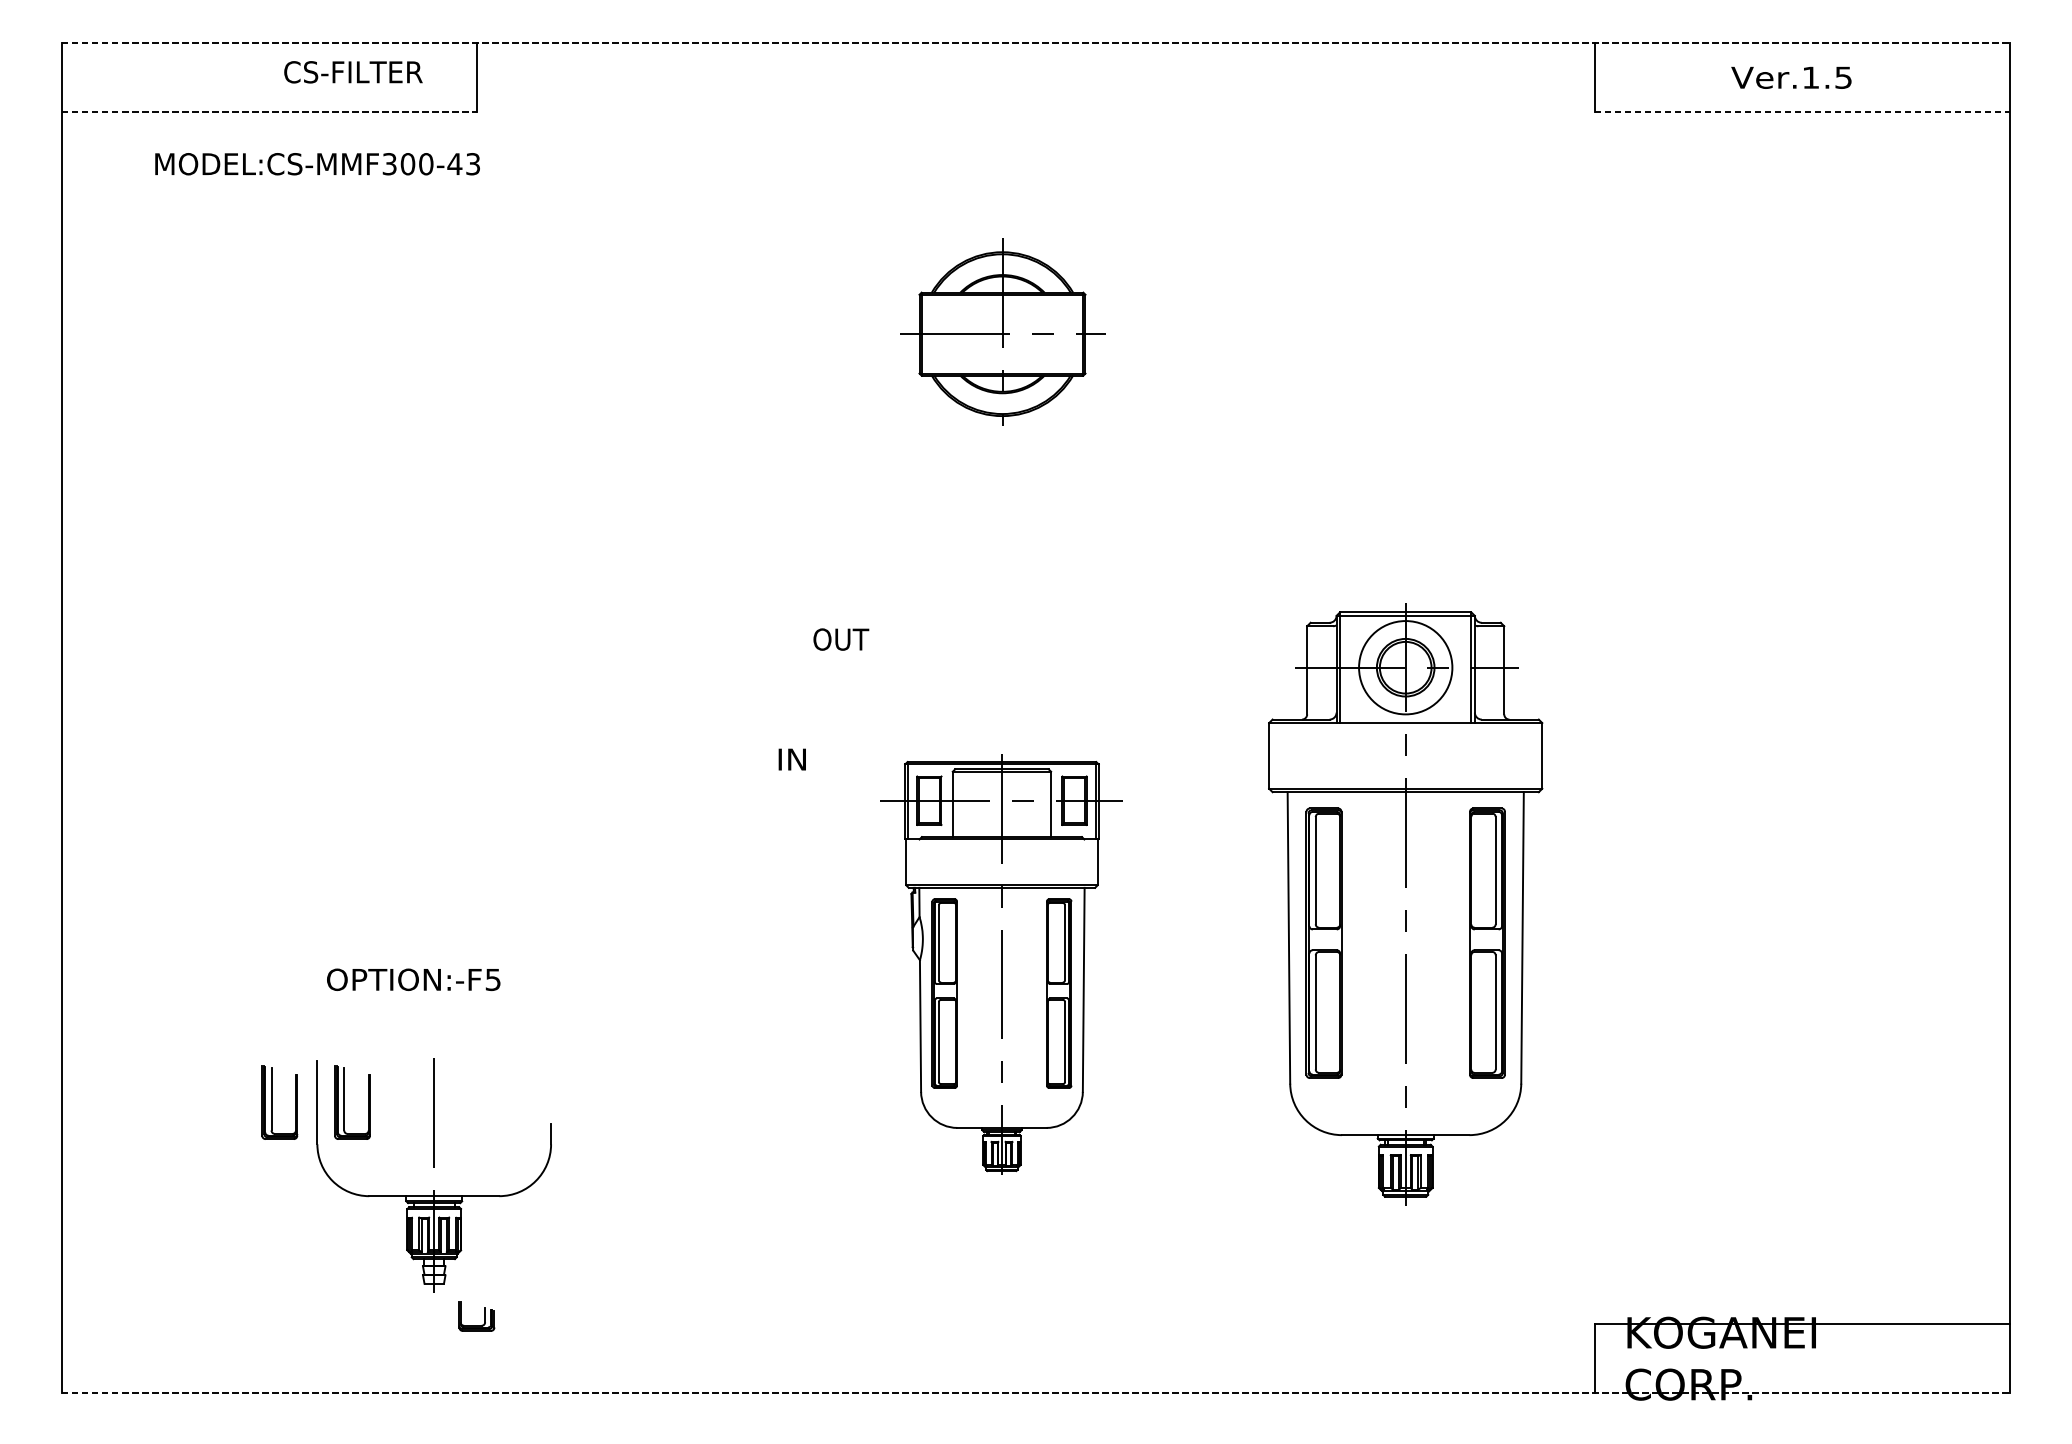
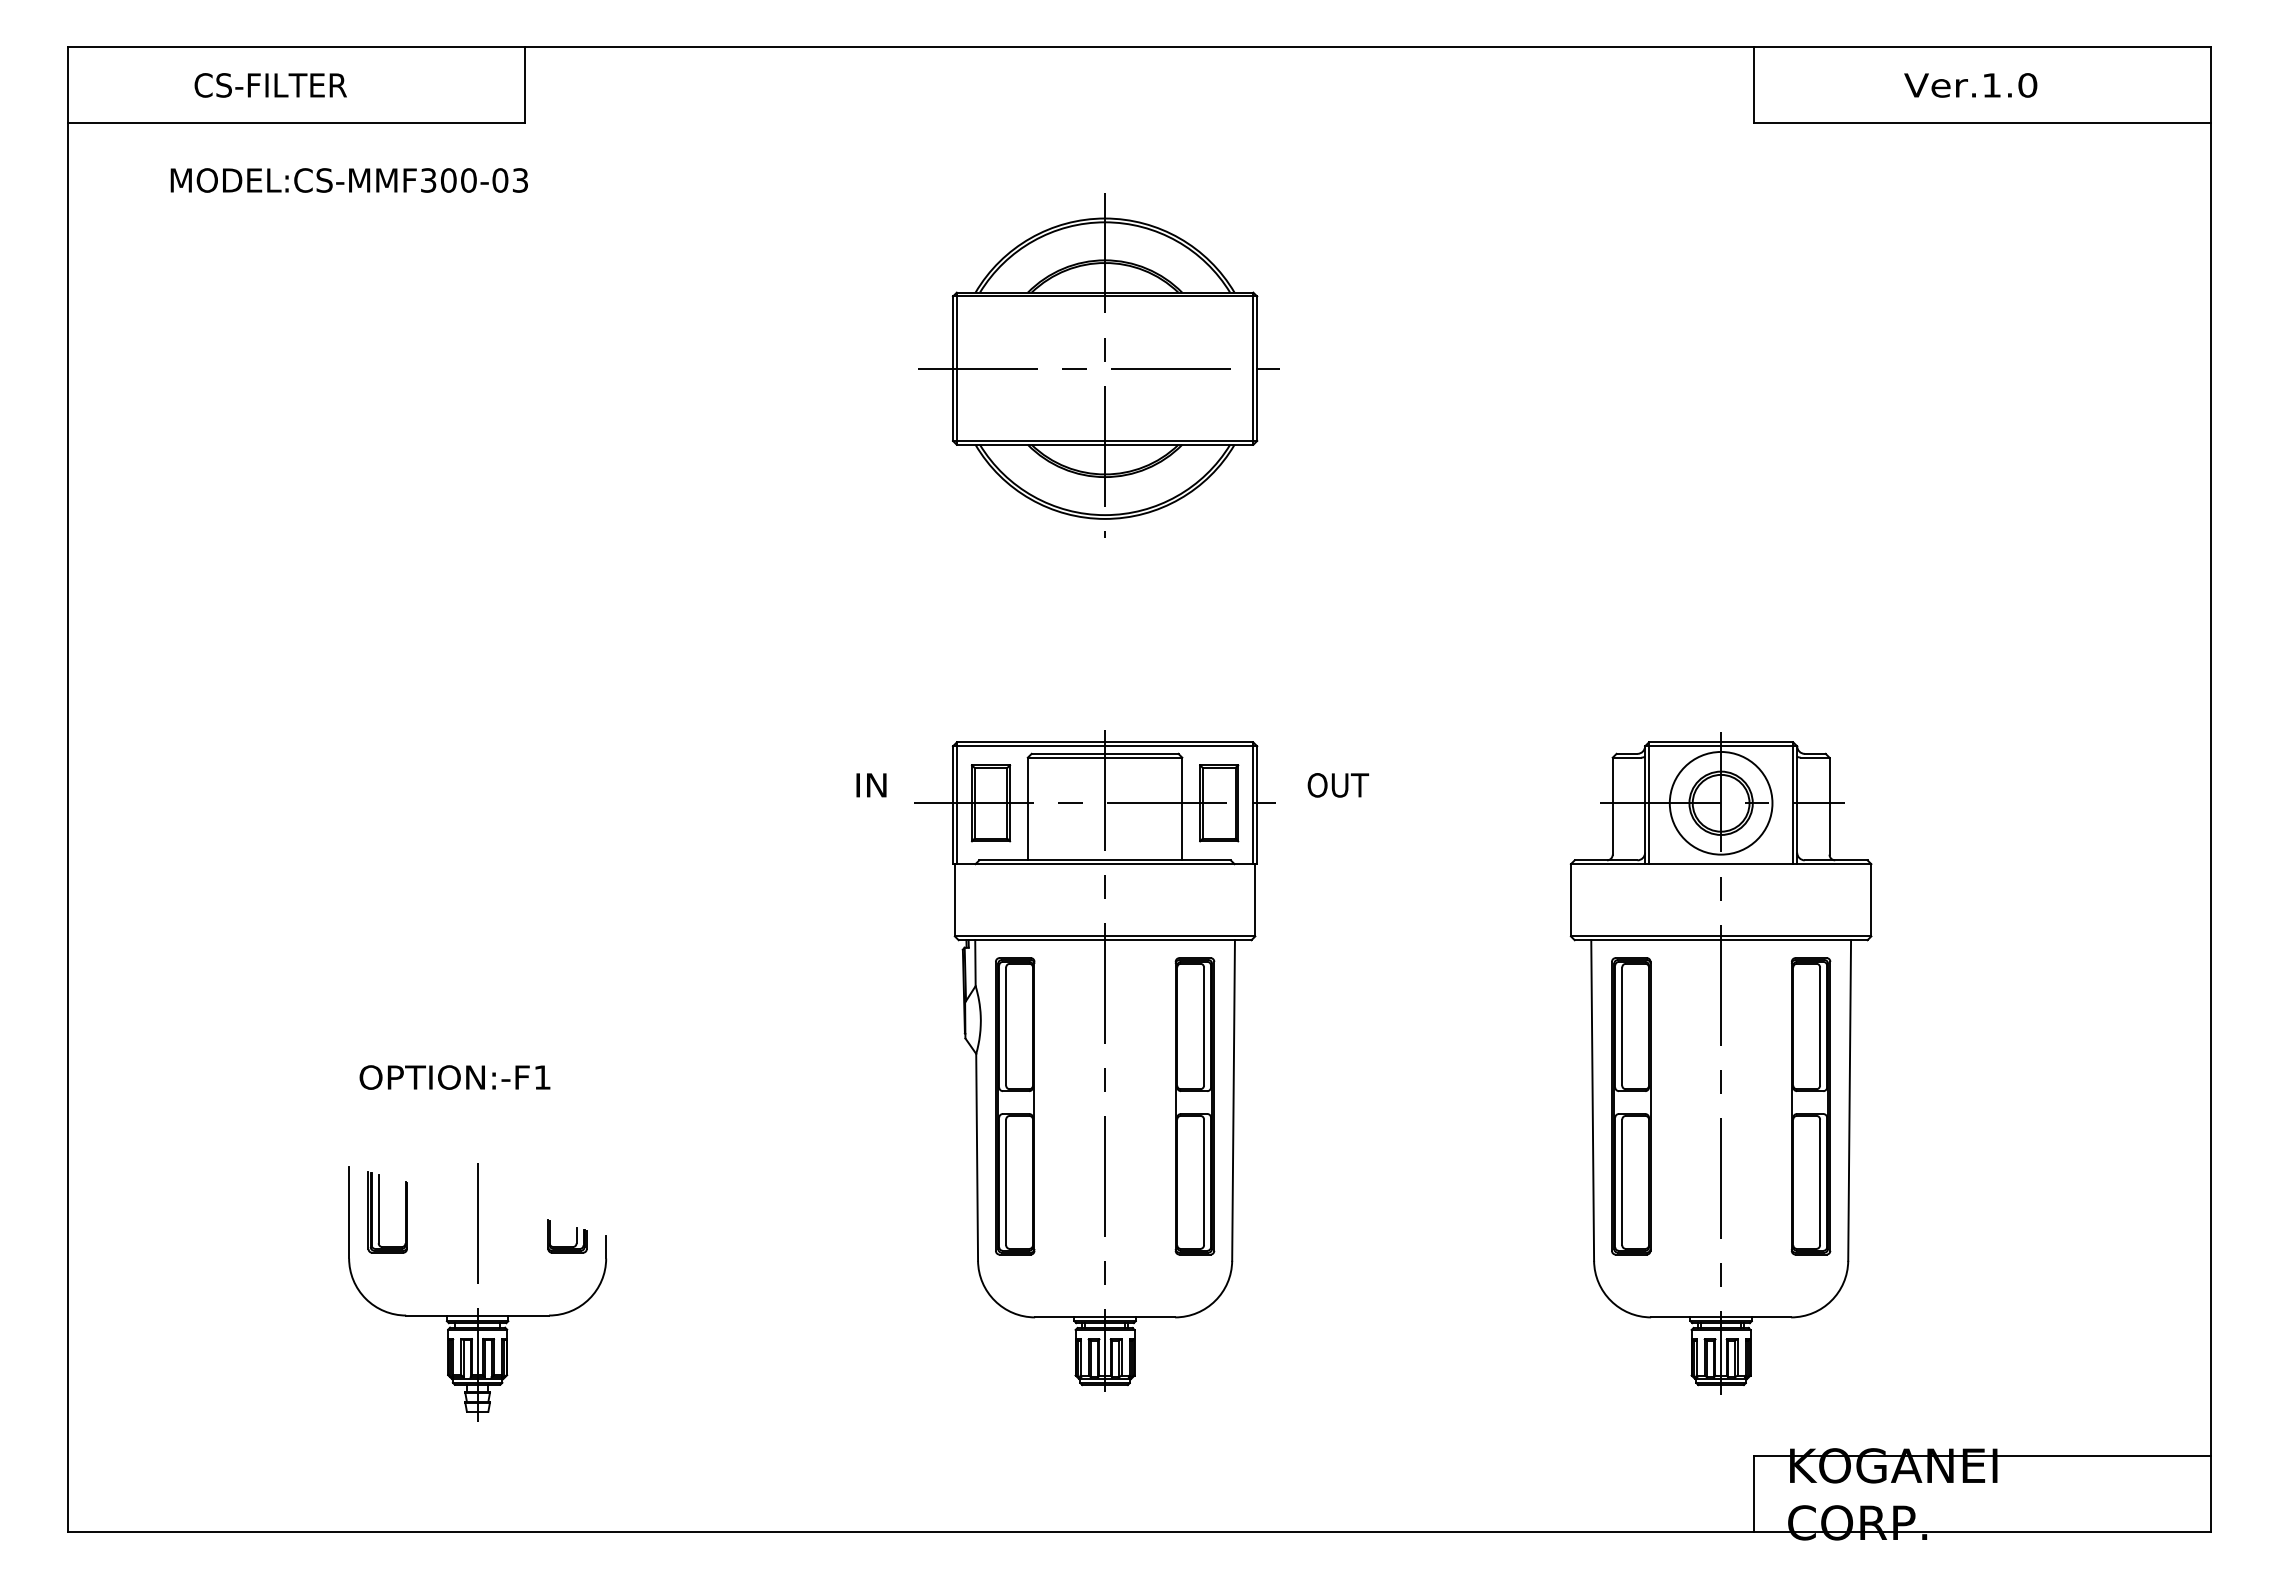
line: (1036, 43) -> (1140, 47), dashed -> solid
text: (353, 72) -> (270, 85), moved
text: (1843, 77) -> (2027, 85), Ver.1.5 -> Ver.1.0
line: (270, 112) -> (297, 123), dashed -> solid
line: (1802, 112) -> (1982, 123), dashed -> solid
text: (455, 164) -> (500, 180), MODEL:CS-MMF300-43 -> MODEL:CS-MMF300-03
part: (998, 332) -> (1098, 365), size x1.67
text: (841, 639) -> (1338, 785), moved
text: (792, 759) -> (871, 785), moved
part: (1405, 904) -> (1720, 1063), moved
part: (995, 964) -> (1094, 1060), size x1.43
text: (493, 979) -> (542, 1077), OPTION:-F5 -> OPTION:-F1
part: (272, 1102) -> (299, 1212), removed
part: (485, 1316) -> (576, 1236), moved
line: (1036, 1393) -> (1140, 1532), dashed -> solid

